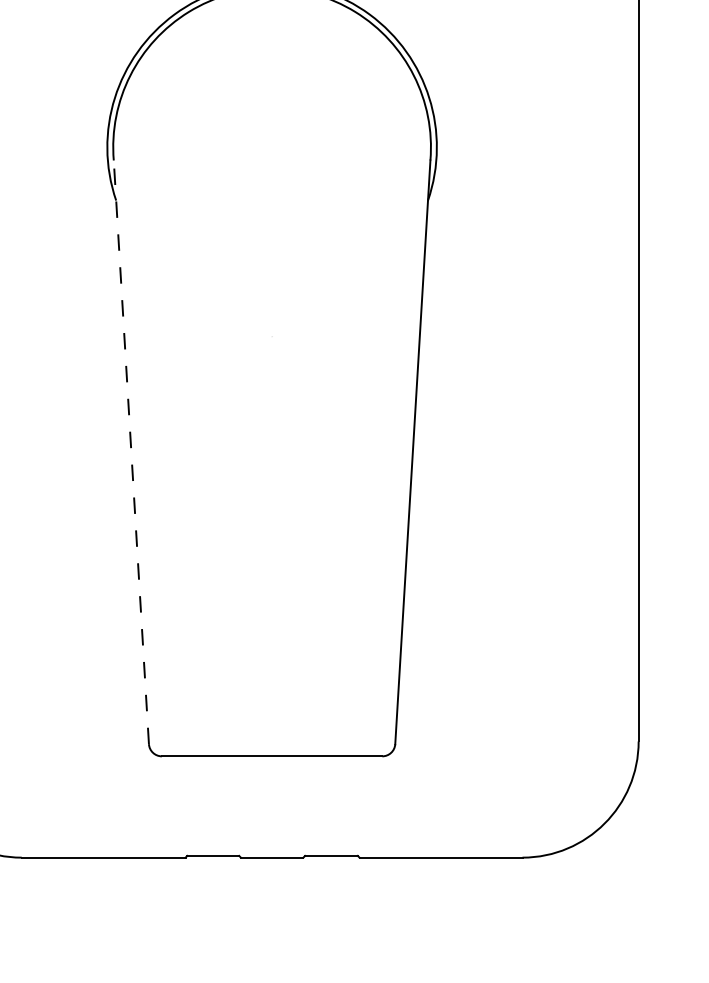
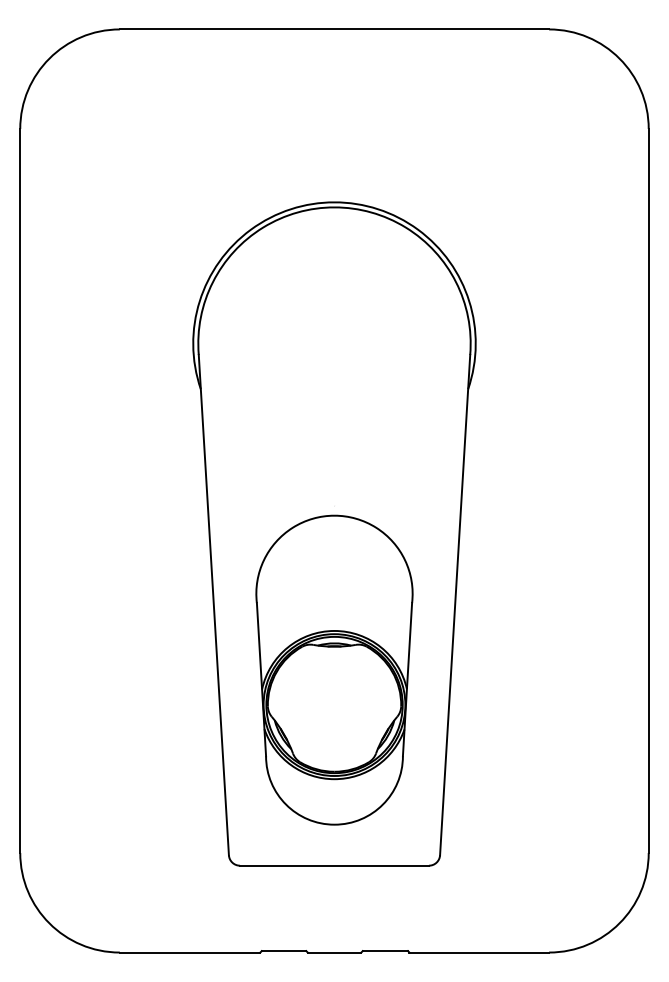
line: (130, 452) -> (213, 605), dashed -> solid
part: (272, 527) -> (334, 669), added

